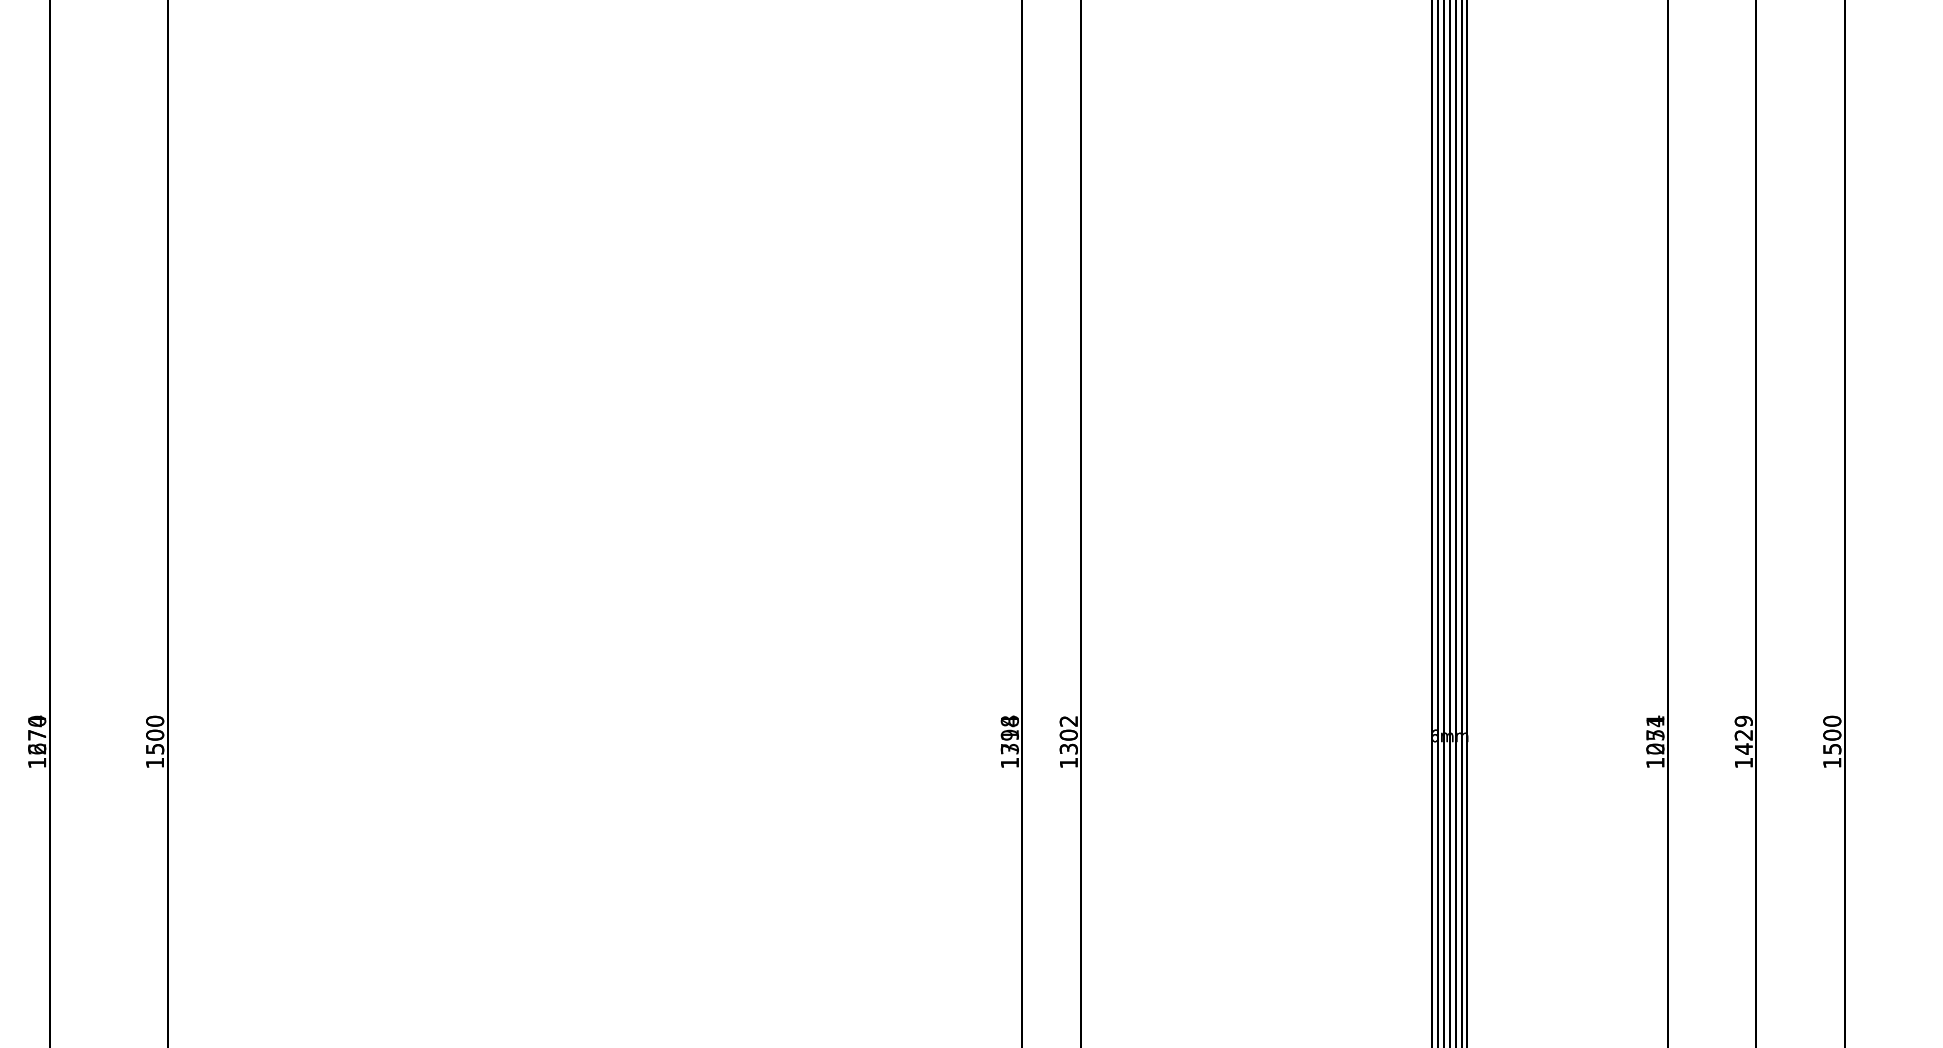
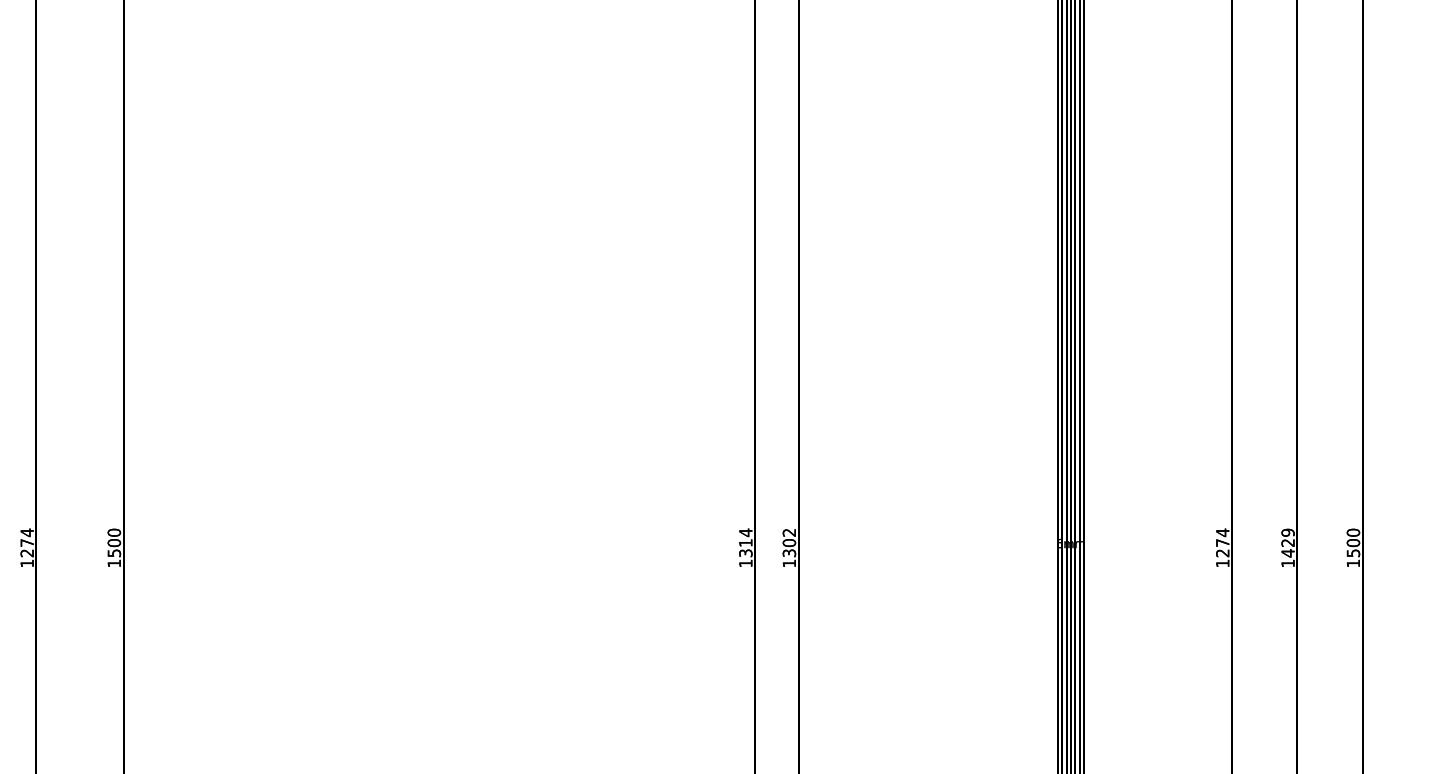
text: (37, 734) -> (27, 542), 1670 -> 1274
text: (1009, 734) -> (745, 542), 1798 -> 1314
text: (1655, 734) -> (1222, 542), 1051 -> 1274

